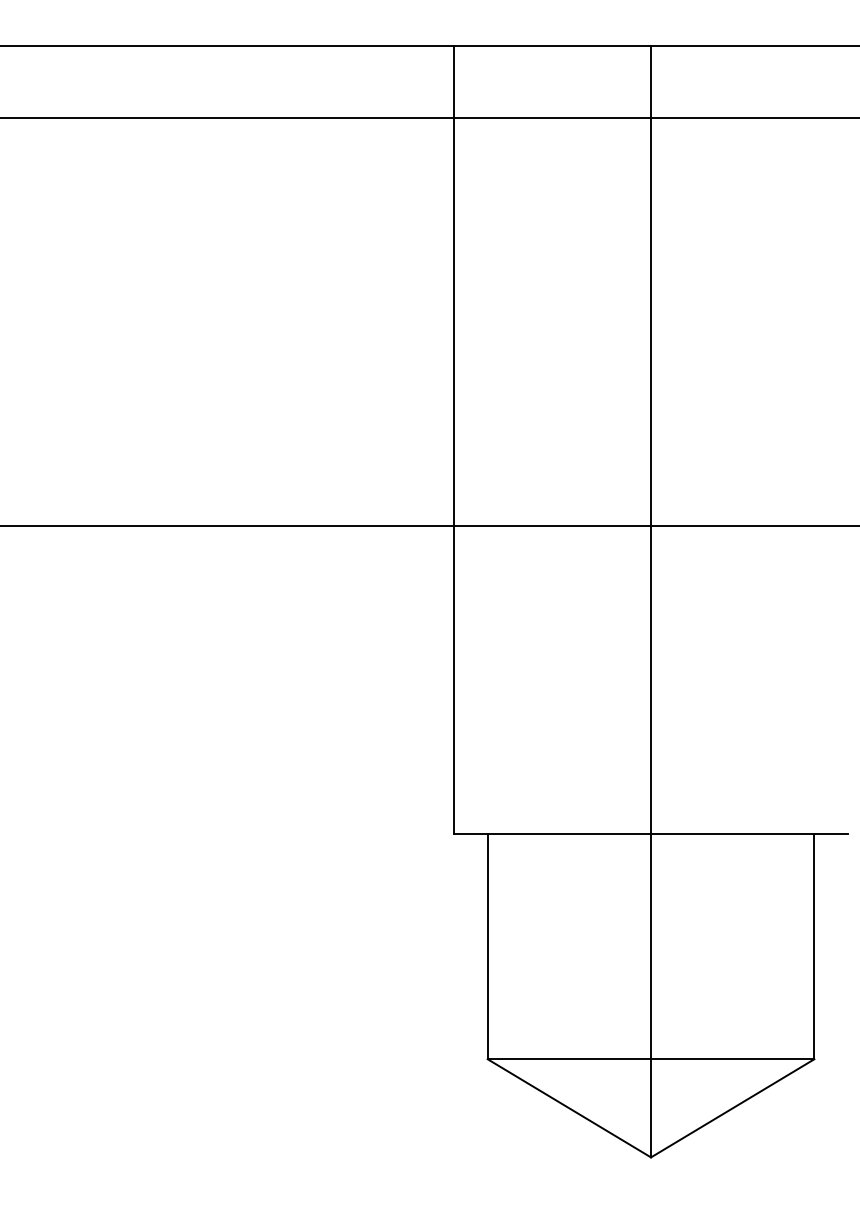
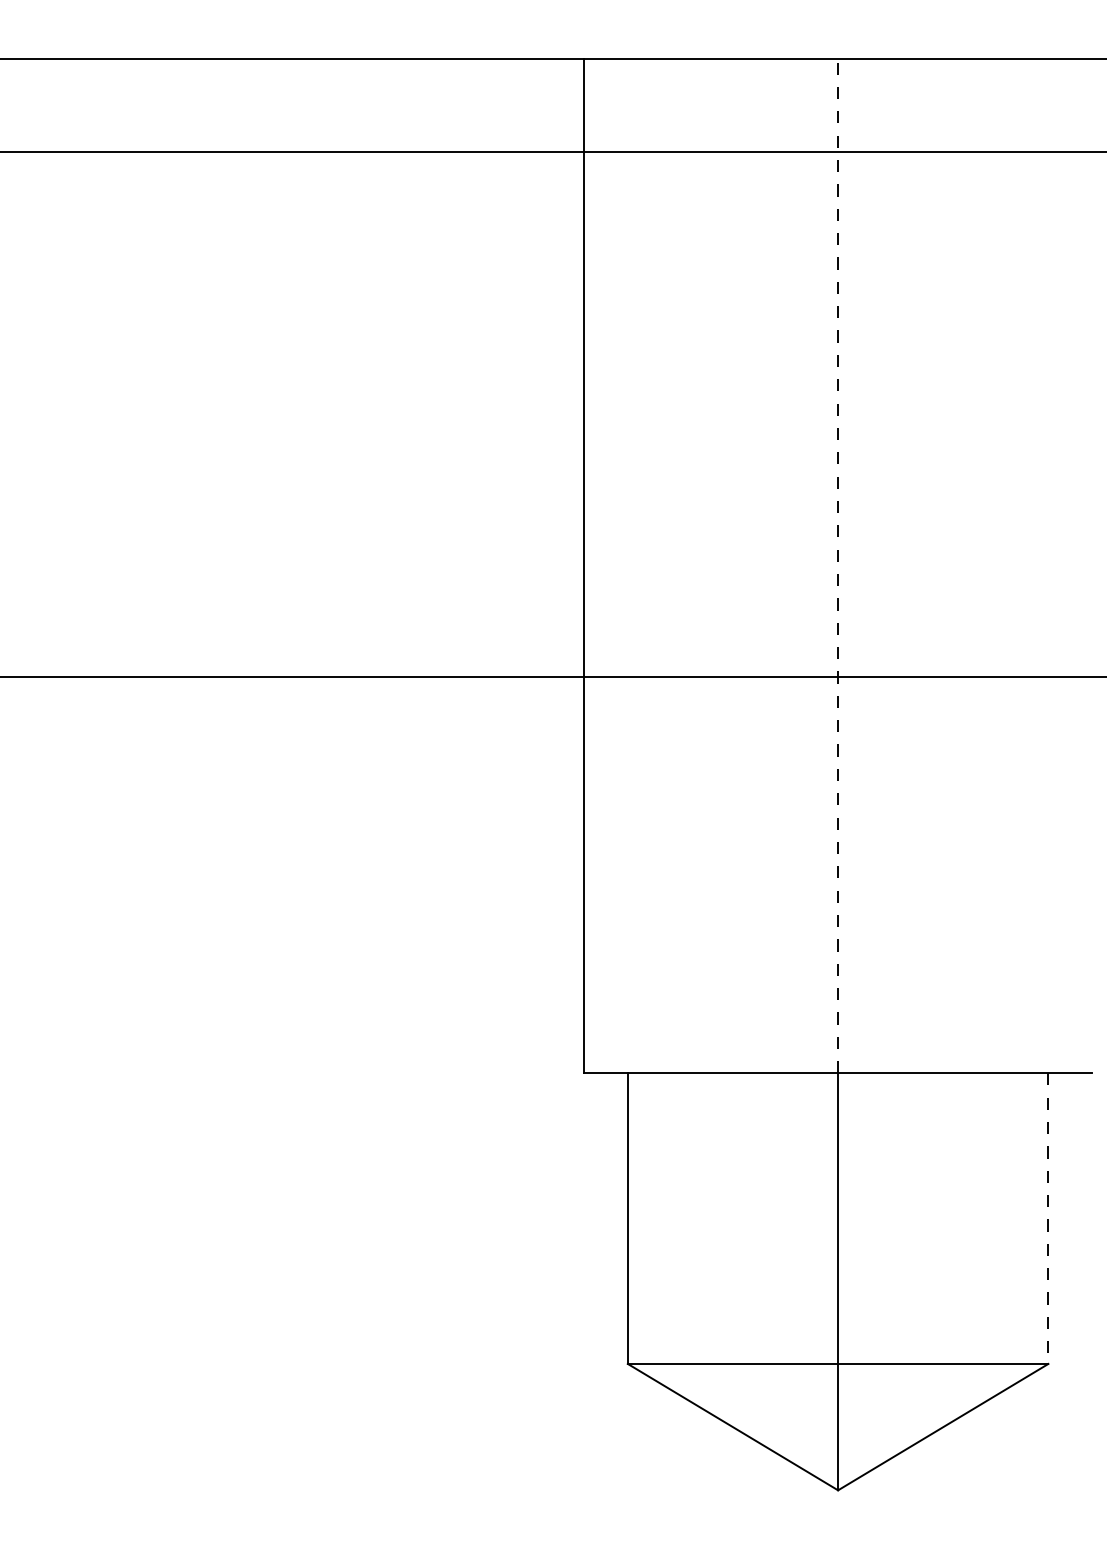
line: (651, 439) -> (838, 565), solid -> dashed
line: (814, 947) -> (1048, 1219), solid -> dashed

